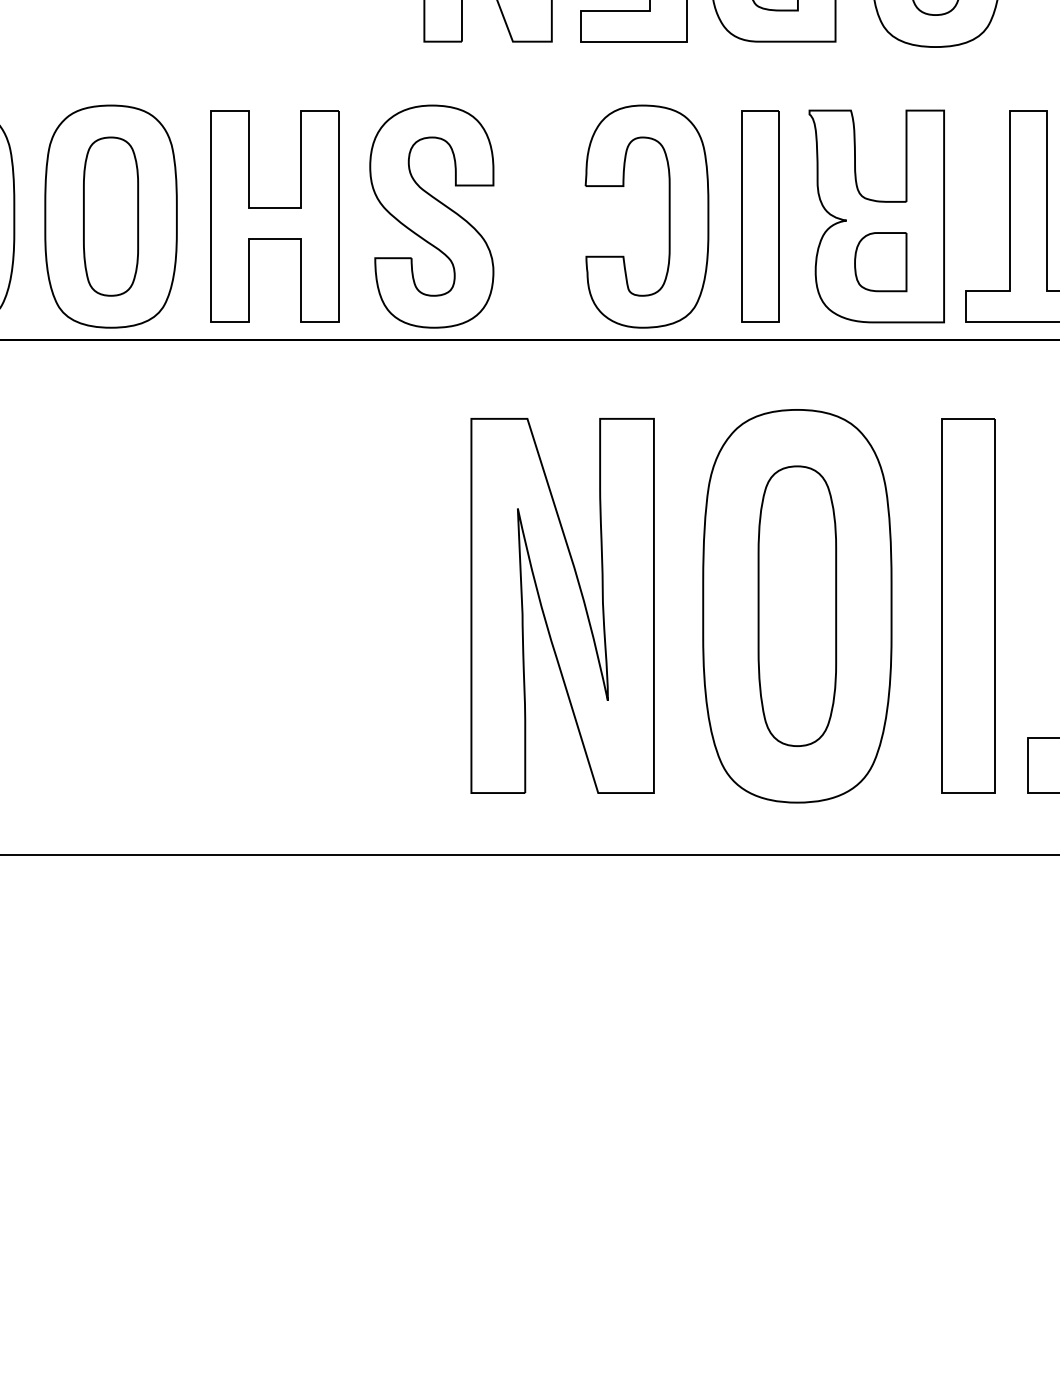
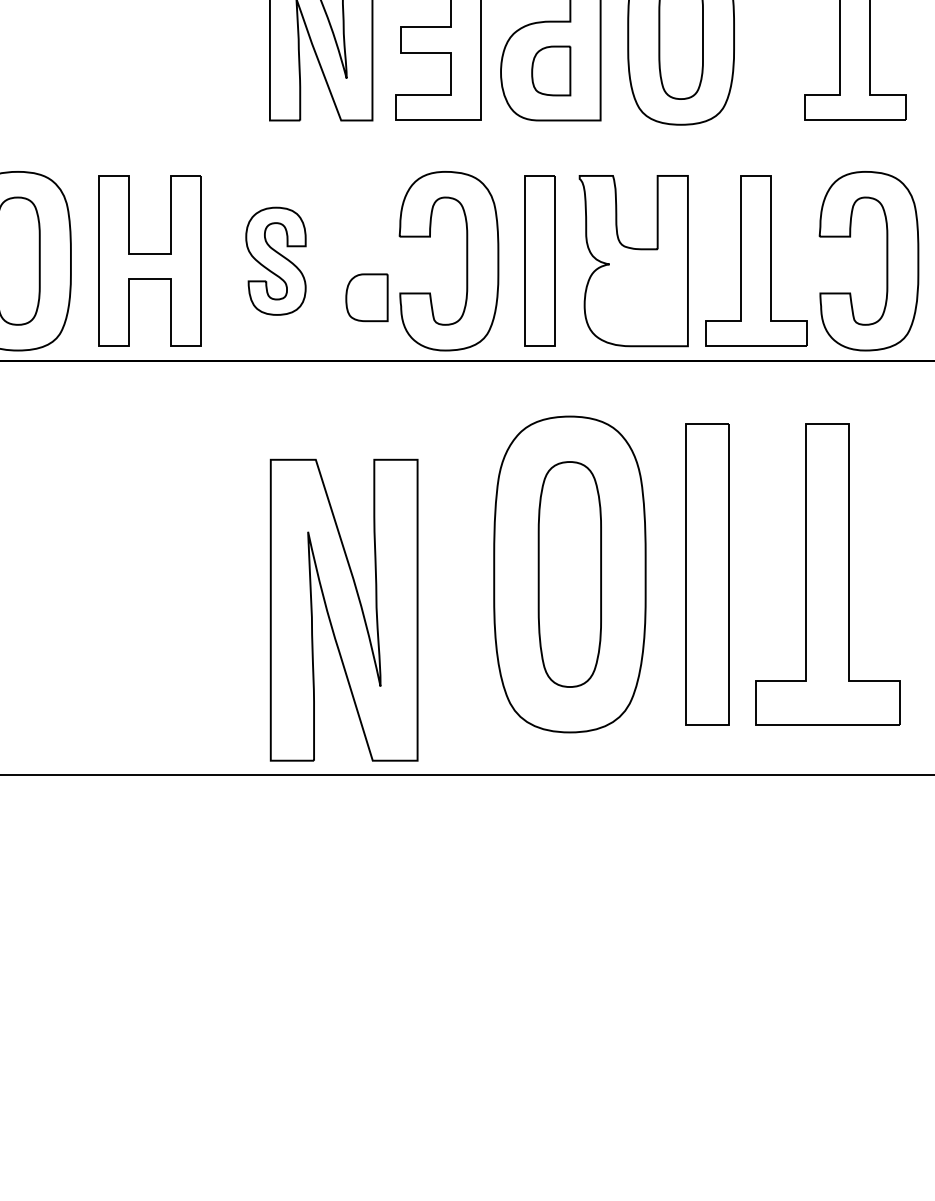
part: (431, 217) -> (275, 261), size x0.6
part: (880, 261) -> (366, 297), moved
part: (561, 605) -> (343, 609), moved

